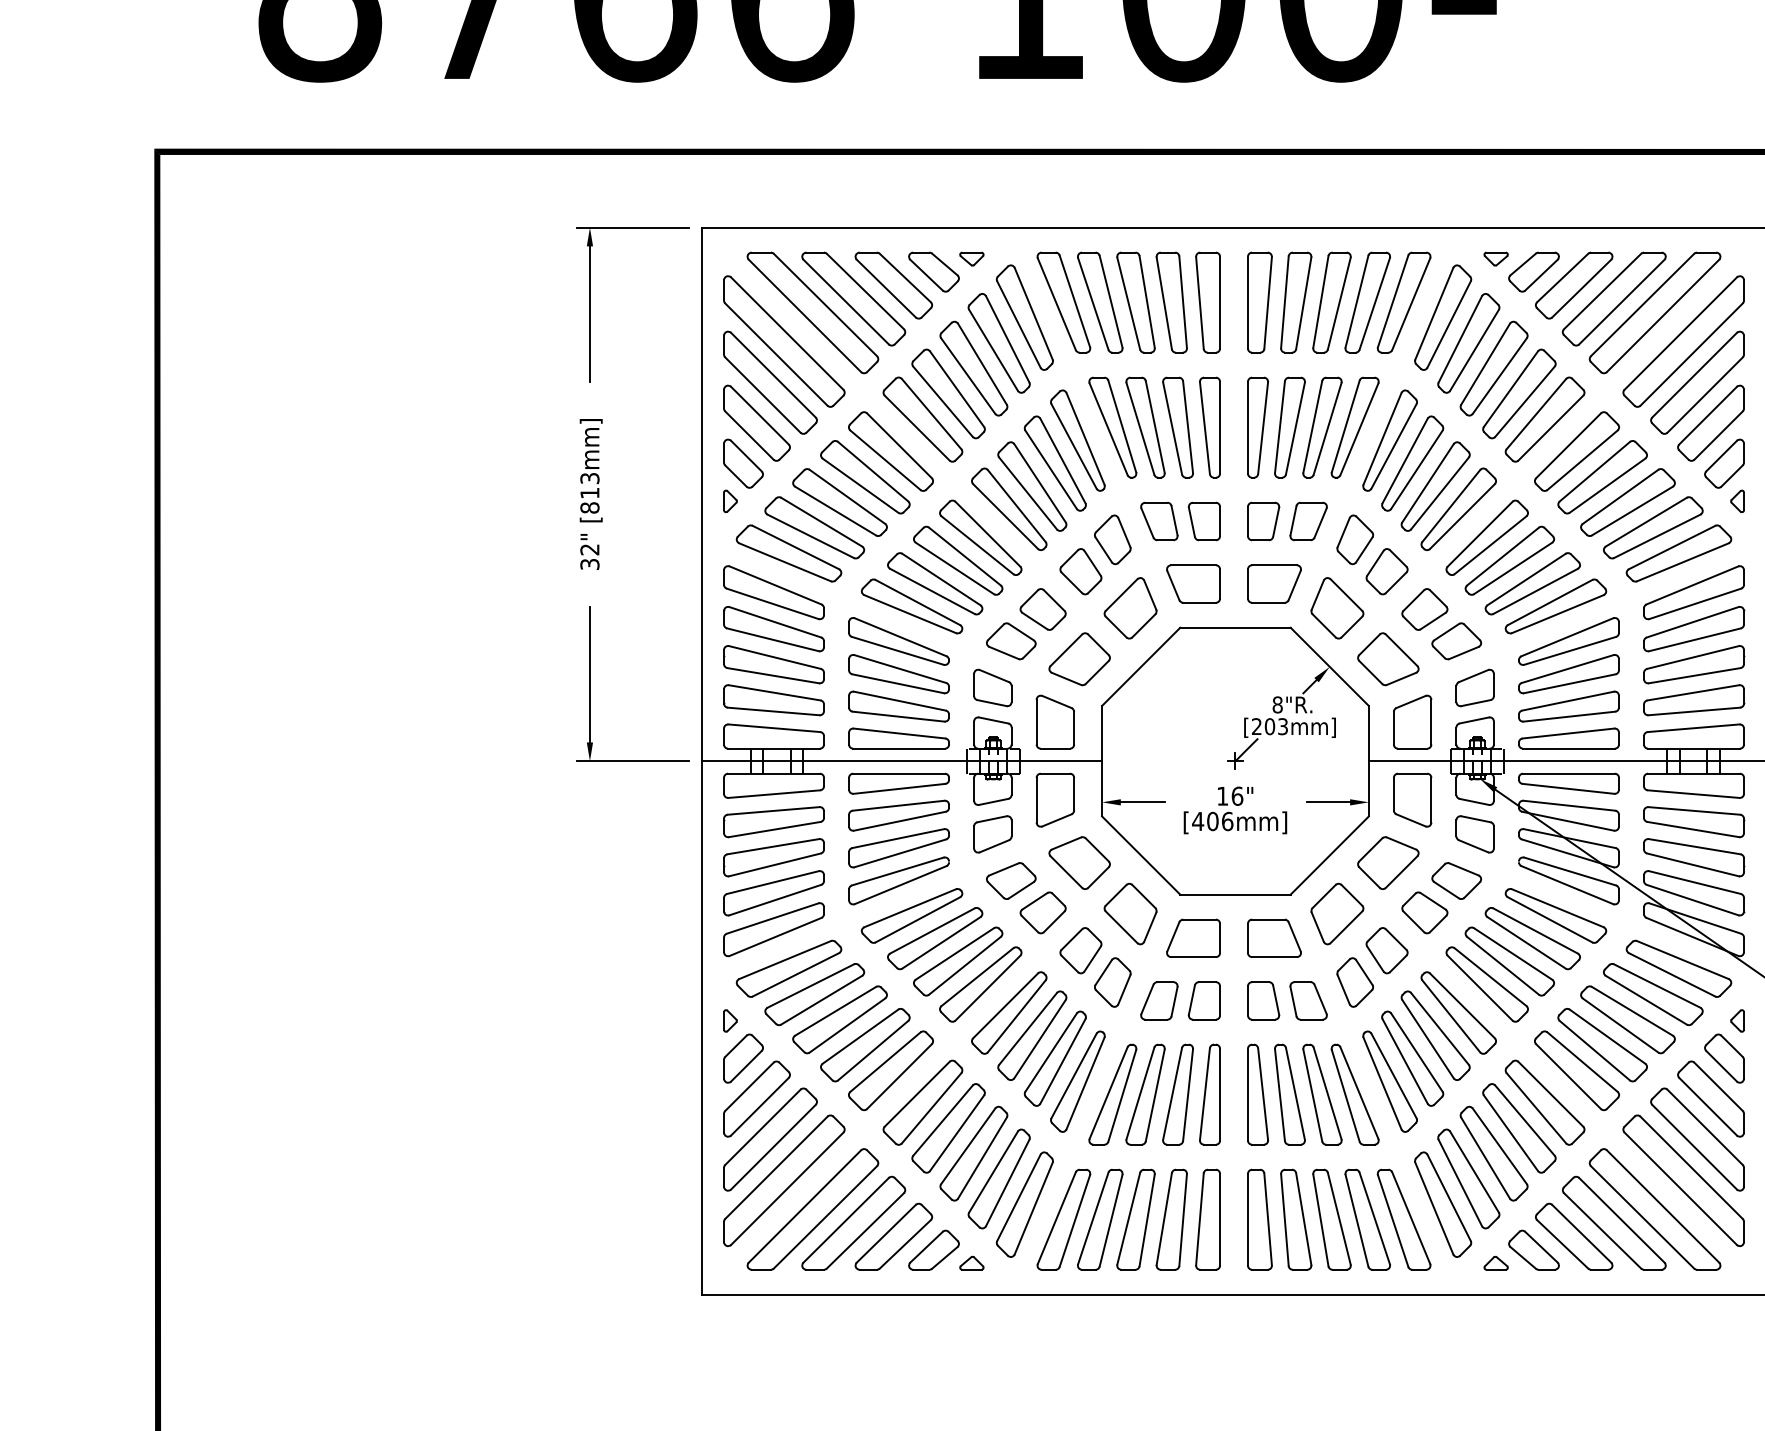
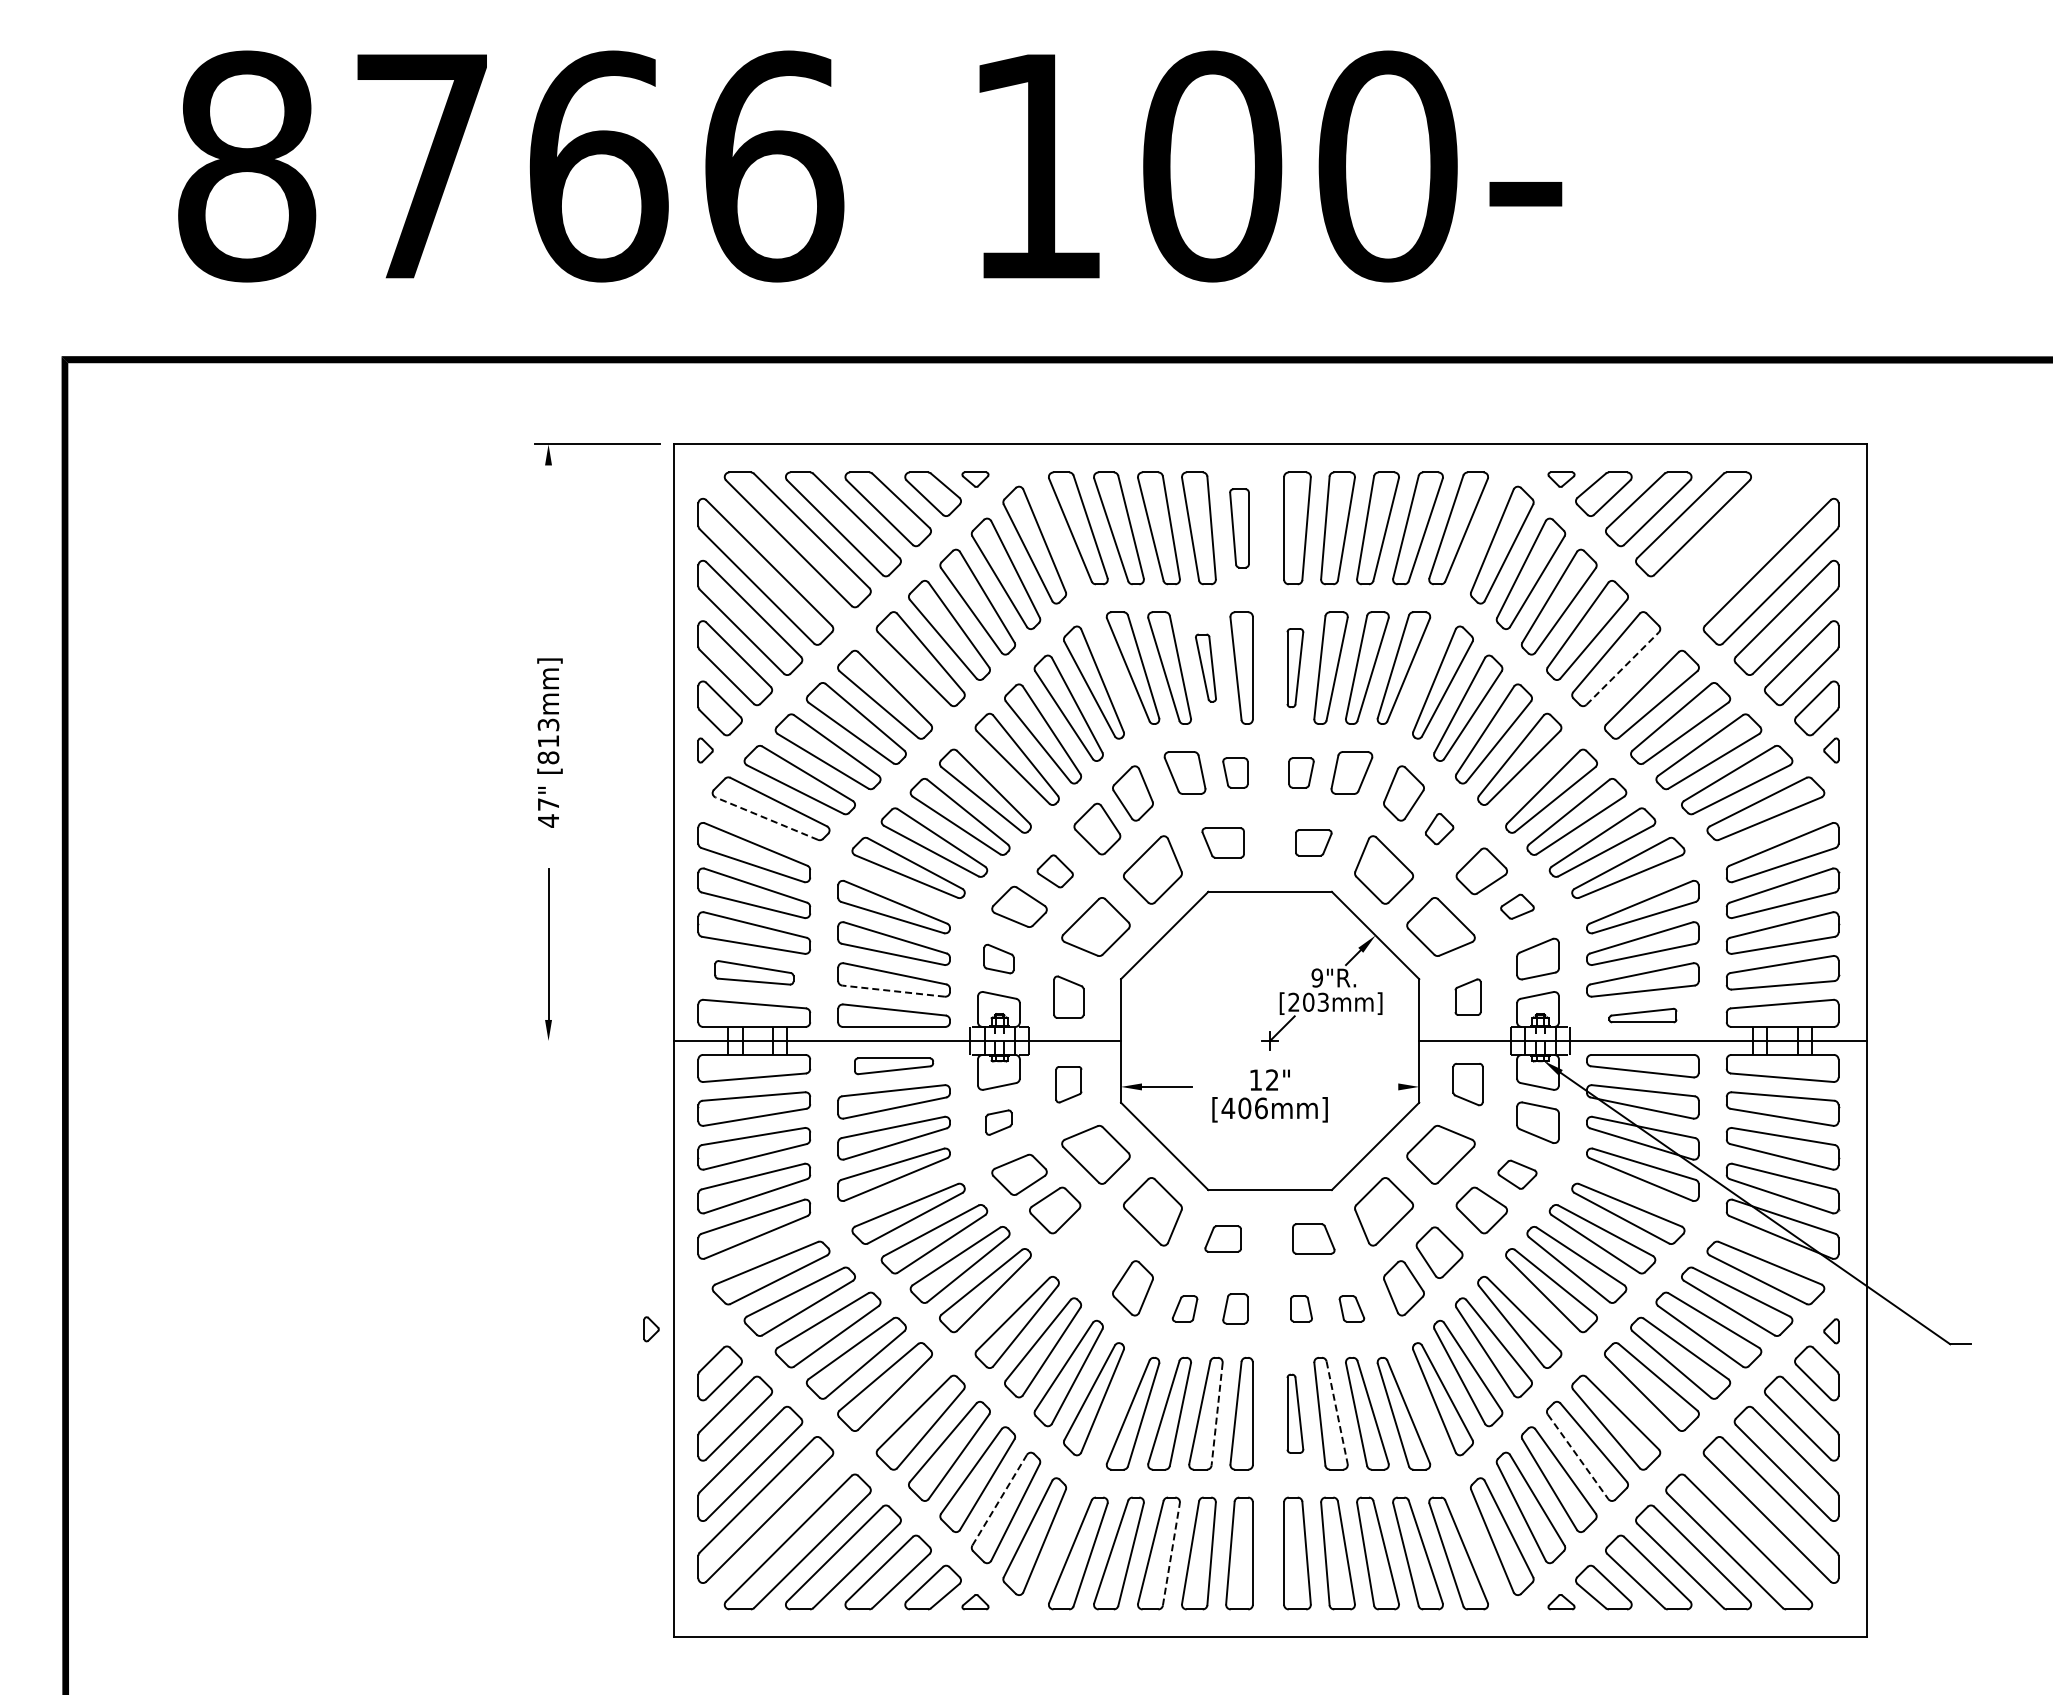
part: (1208, 302) -> (1239, 528), size x0.7
part: (1655, 312) -> (1739, 539), removed
line: (589, 313) -> (548, 540), removed
part: (1177, 427) -> (1205, 667), size x0.6
part: (1258, 427) -> (1295, 667), size x0.7
line: (1551, 428) -> (1623, 668), solid -> dashed
part: (1204, 521) -> (1235, 772), size x0.7
part: (1263, 521) -> (1301, 772), size x0.7
text: (589, 556) -> (548, 812), 32" -> 47"
line: (784, 562) -> (766, 818), solid -> dashed
part: (1387, 571) -> (1439, 828), size x0.6
part: (1192, 583) -> (1222, 842), size x0.7
part: (1274, 583) -> (1313, 842), size x0.6
part: (1043, 609) -> (1055, 871), size x0.7
part: (1456, 640) -> (1517, 906), size x0.6
part: (992, 687) -> (998, 958), size x0.7
part: (774, 699) -> (754, 972), size x0.7
text: (1277, 704) -> (1317, 977), 8"R. -> 9"R.
line: (898, 716) -> (893, 991), solid -> dashed
part: (1055, 721) -> (1068, 996), size x0.7
part: (1412, 721) -> (1467, 996), size x0.6
part: (1568, 738) -> (1642, 1015), size x0.6
line: (632, 760) -> (596, 1040), removed
part: (898, 784) -> (893, 1066), size x0.7
text: (1237, 795) -> (1272, 1079), 16" -> 12"
part: (1055, 800) -> (1068, 1084), size x0.6
part: (1412, 800) -> (1467, 1084), size x0.7
line: (1327, 801) -> (1373, 1086), removed
part: (992, 834) -> (998, 1122), size x0.6
part: (1456, 880) -> (1517, 1174), size x0.7
part: (1192, 937) -> (1222, 1238), size x0.6
part: (1274, 937) -> (1313, 1238), size x0.7
part: (1081, 950) -> (1097, 1252), removed
part: (1158, 1000) -> (1184, 1308), size x0.6
part: (1204, 1000) -> (1235, 1308), size x0.7
part: (1263, 1000) -> (1301, 1308), size x0.6
part: (1308, 1000) -> (1351, 1308), size x0.6
part: (730, 1021) -> (651, 1329), moved
part: (1258, 1094) -> (1295, 1413), size x0.7
line: (1295, 1094) -> (1337, 1413), solid -> dashed
line: (1188, 1095) -> (1217, 1414), solid -> dashed
line: (1511, 1132) -> (1578, 1456), solid -> dashed
line: (993, 1172) -> (999, 1500), solid -> dashed
line: (1147, 1220) -> (1171, 1554), solid -> dashed

